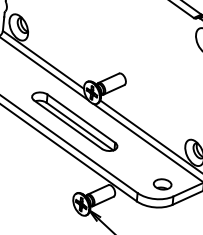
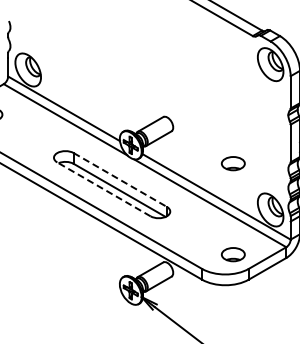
part: (168, 114) -> (232, 163), added
line: (81, 118) -> (120, 179), solid -> dashed
line: (67, 124) -> (103, 189), solid -> dashed

